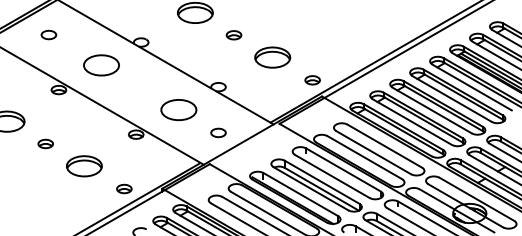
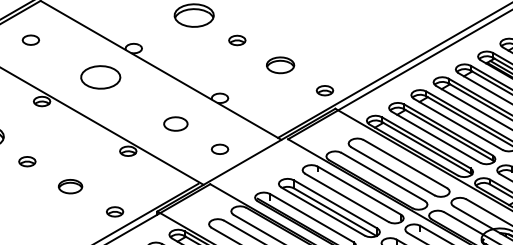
part: (272, 57) -> (280, 65), size x0.7
part: (101, 65) -> (100, 77), moved
part: (178, 110) -> (175, 124), size x0.6
part: (84, 166) -> (70, 186), size x0.6

